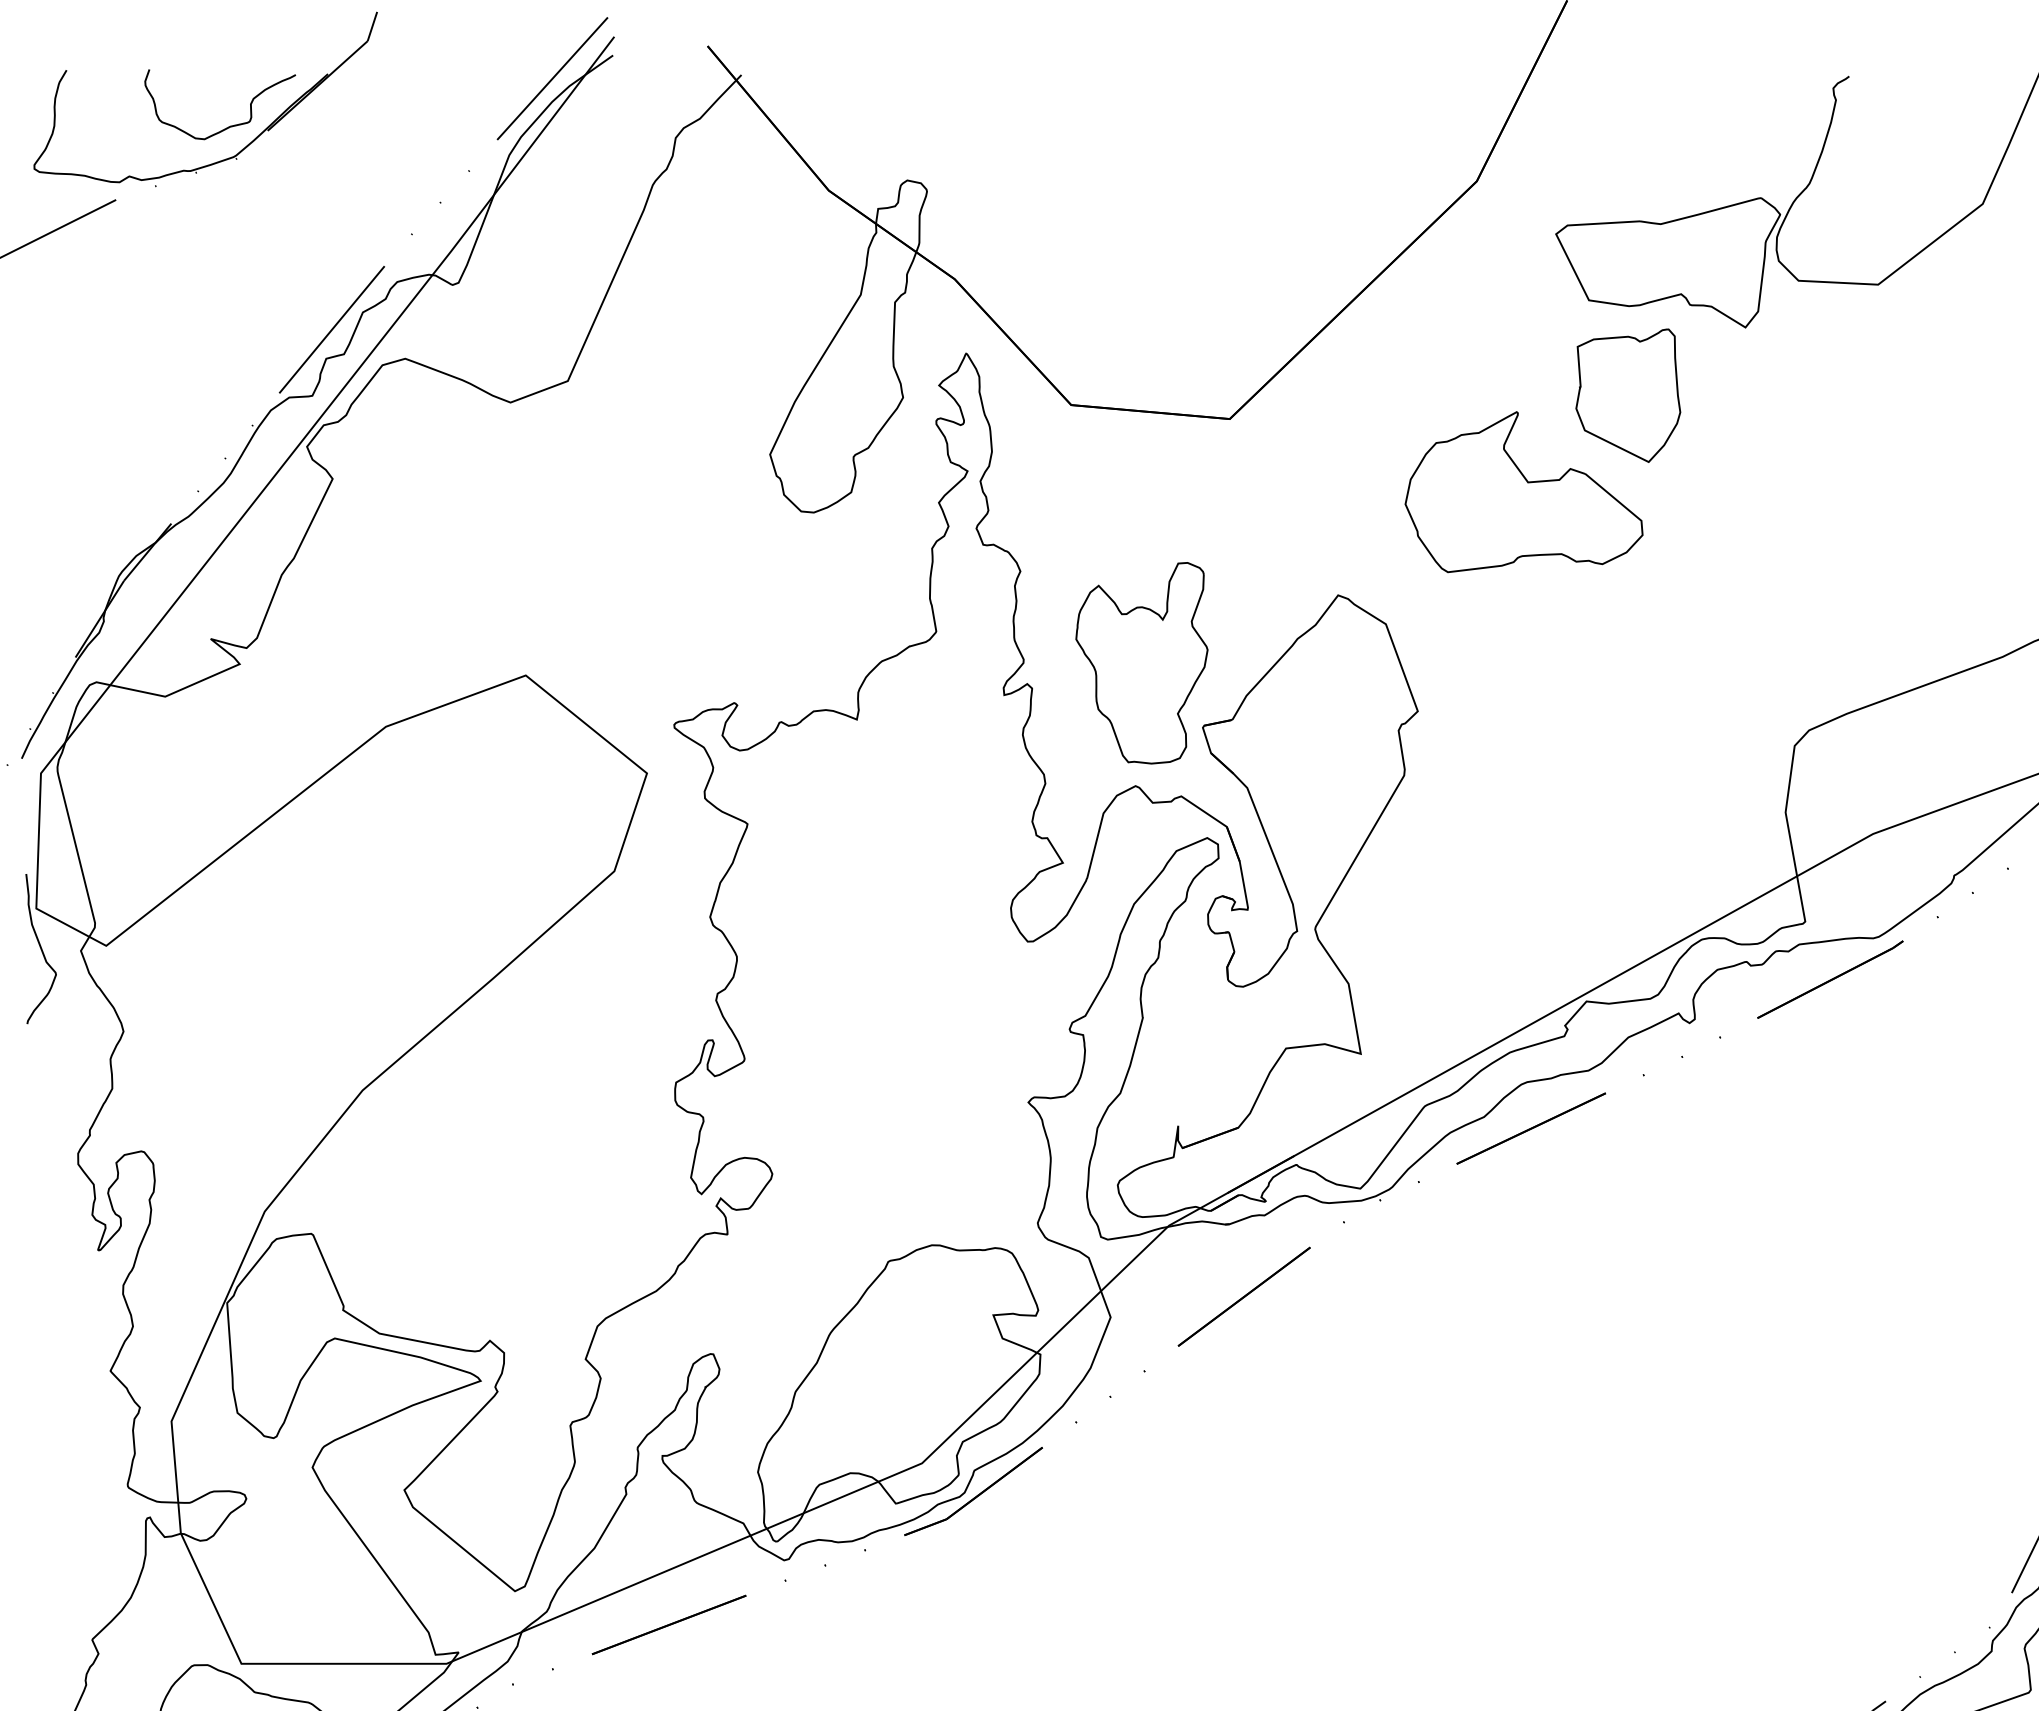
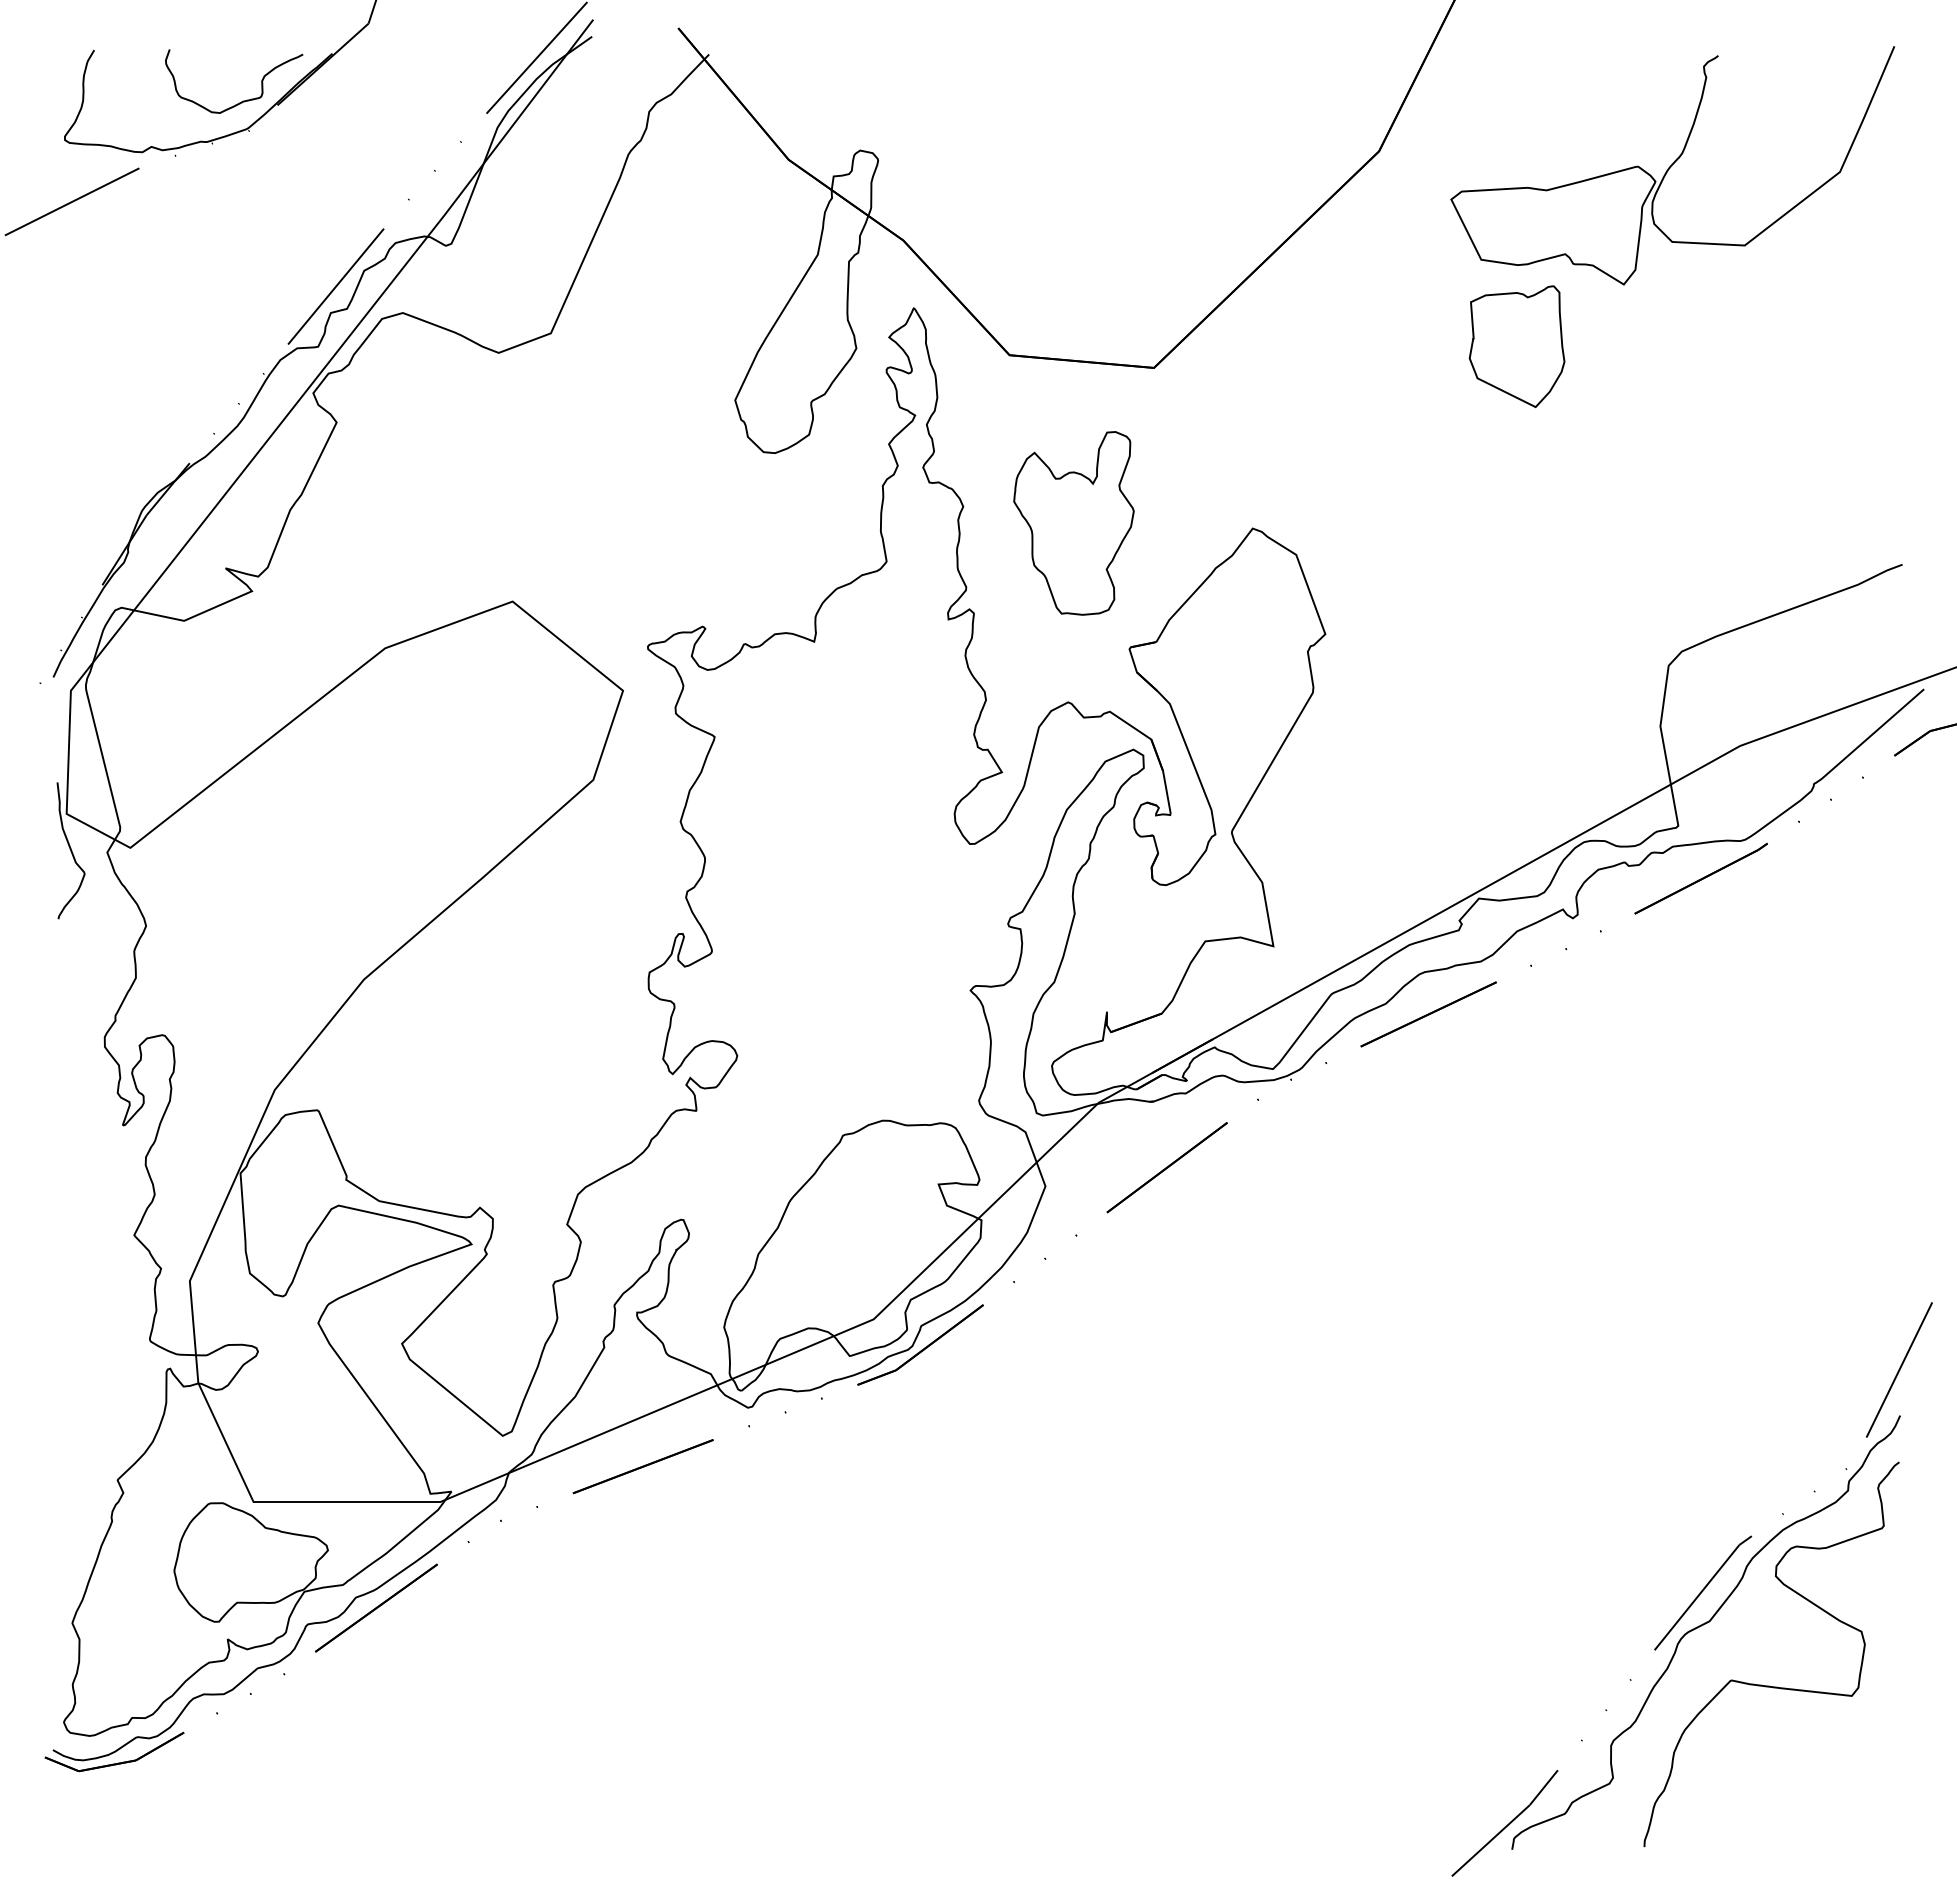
part: (1523, 492) -> (1421, 434), removed
part: (1141, 663) -> (1073, 523), moved

